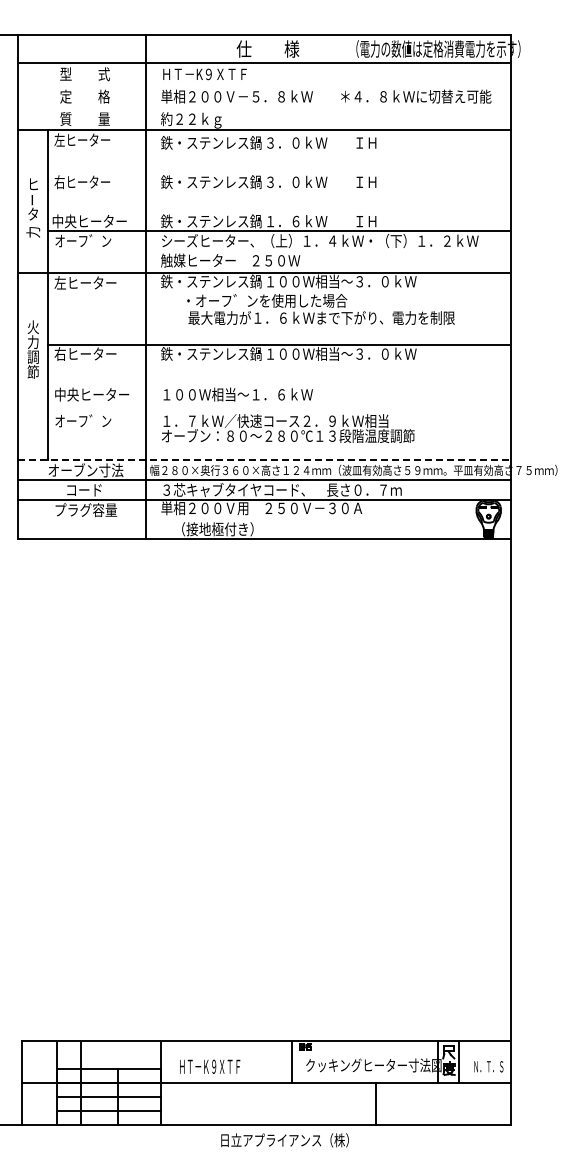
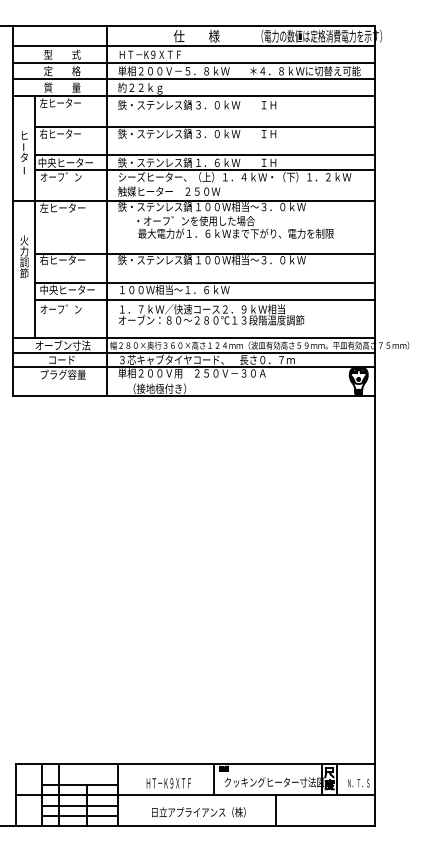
line: (263, 85) -> (193, 62), added
line: (263, 107) -> (193, 79), added
line: (279, 172) -> (205, 126), added
line: (279, 211) -> (205, 155), added
text: (33, 232) -> (24, 170), 力 -> ー
line: (279, 384) -> (205, 282), added
line: (279, 408) -> (205, 300), added
line: (264, 460) -> (194, 338), dashed -> solid
text: (210, 1066) -> (169, 783), moved
text: (284, 1140) -> (198, 812), moved

